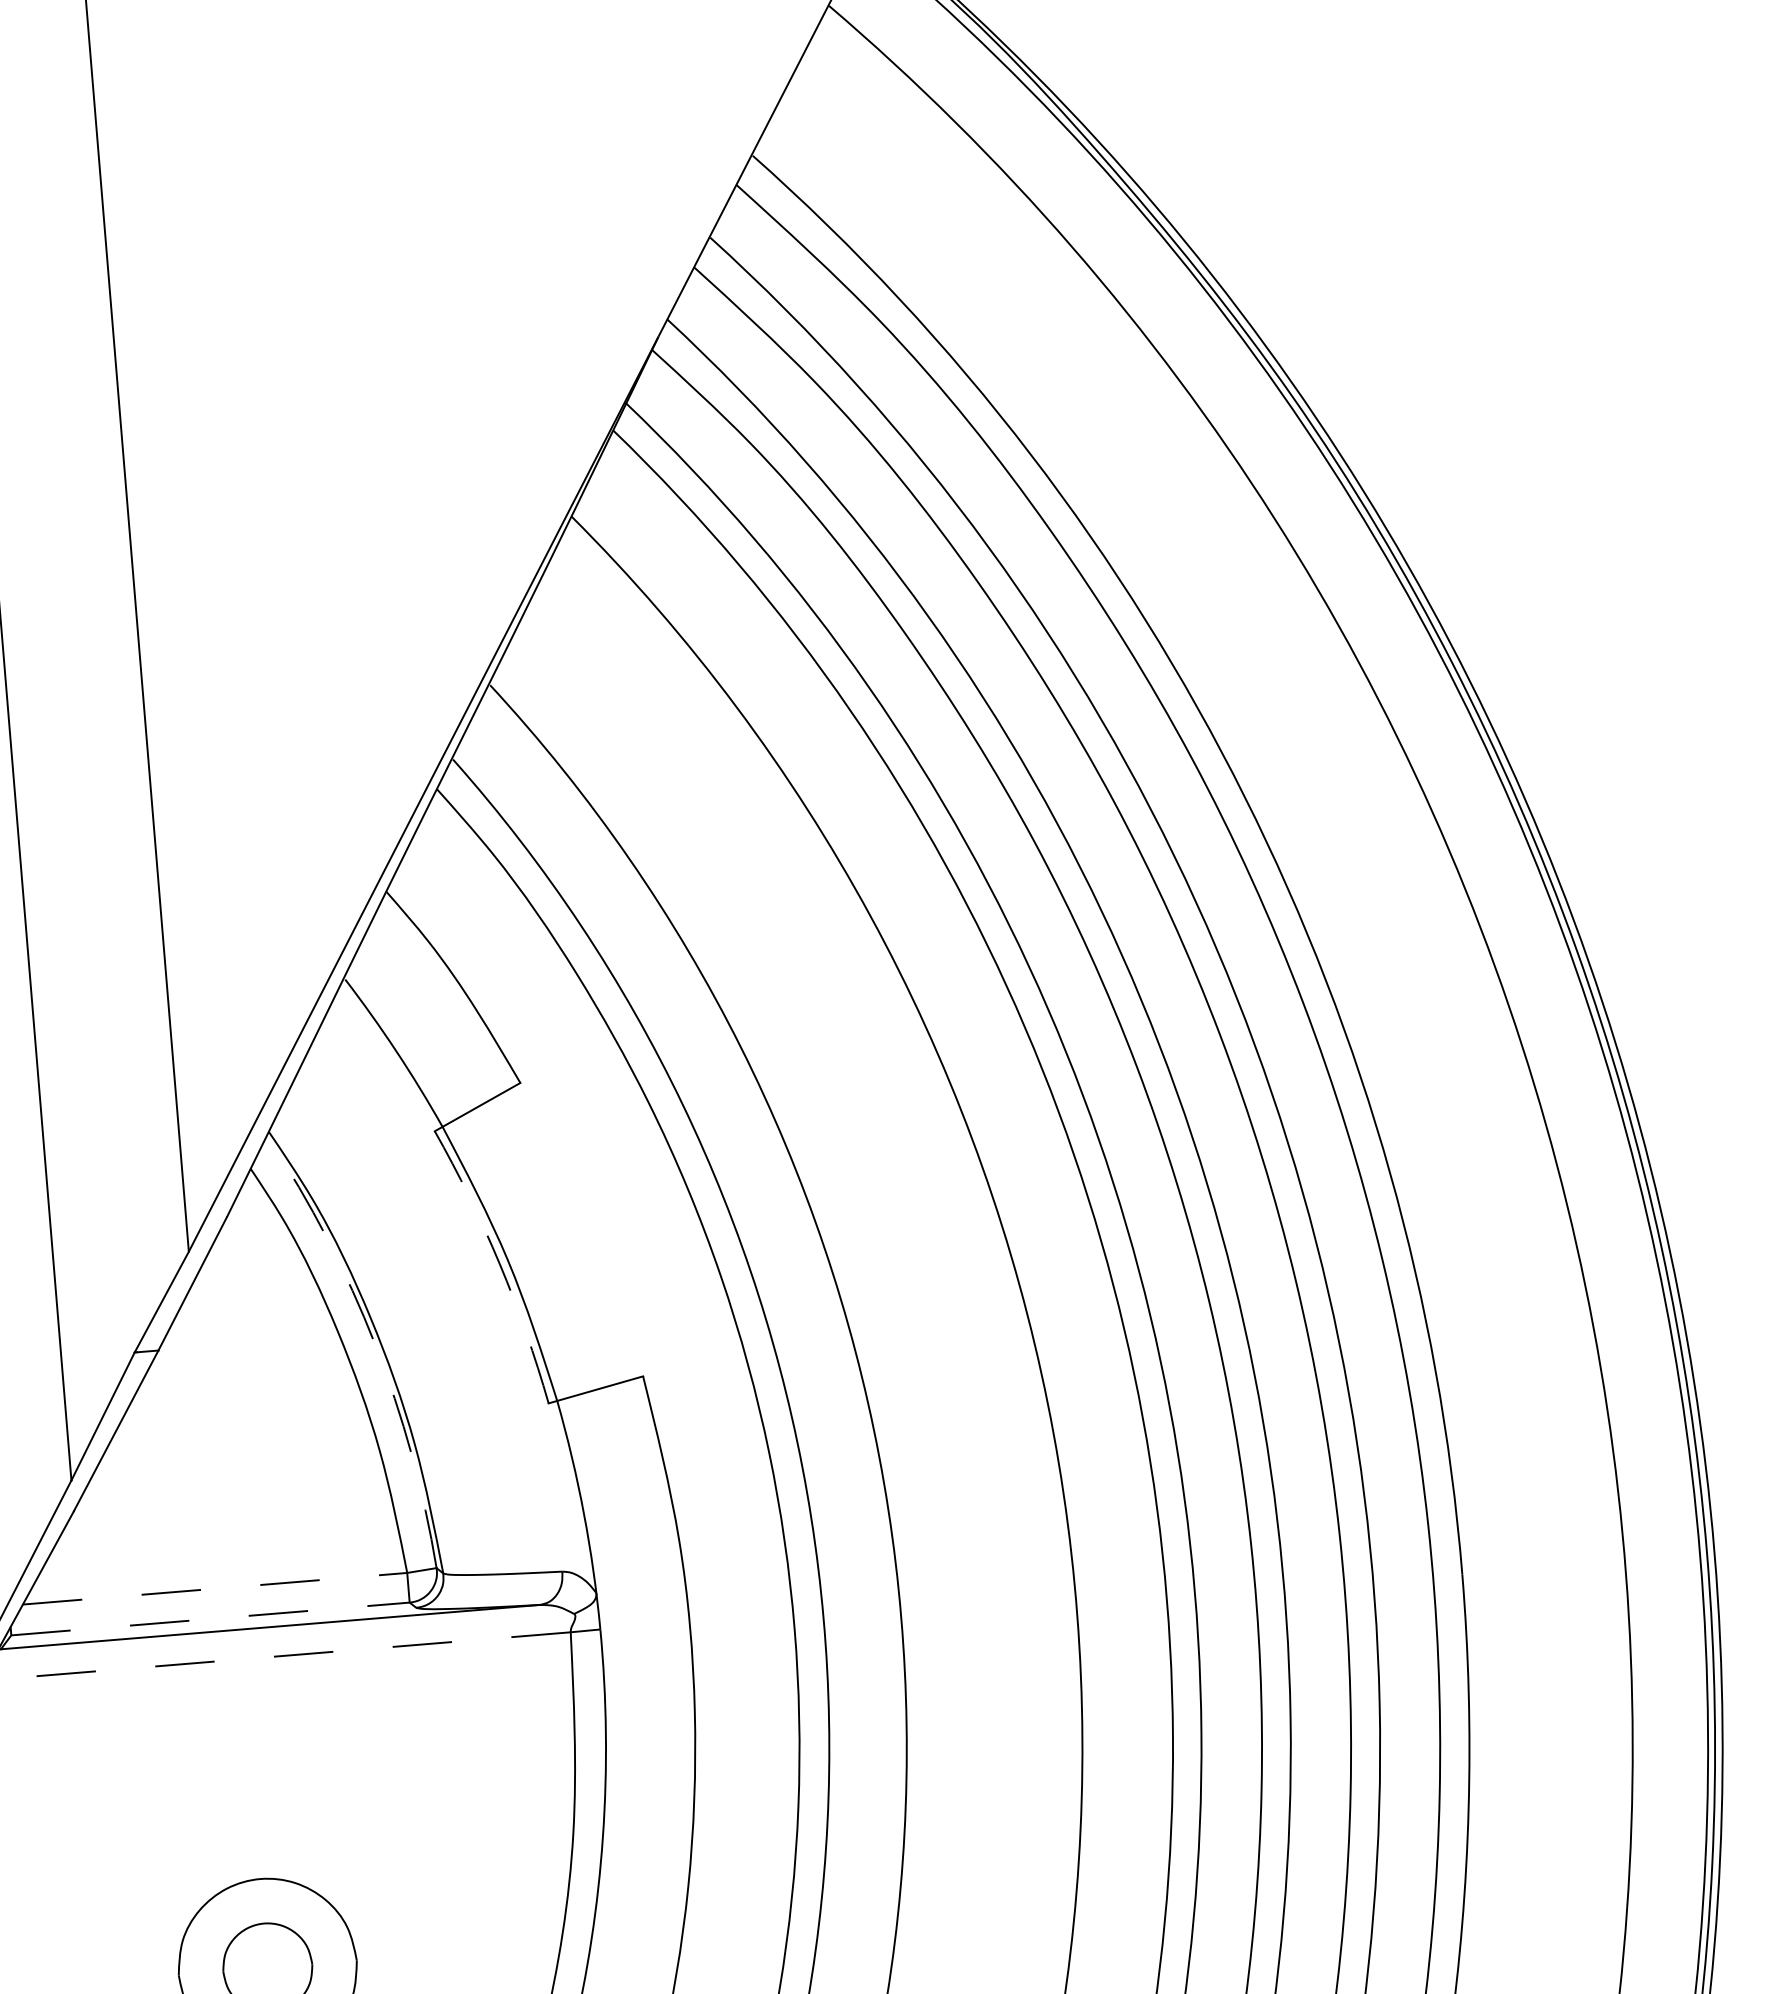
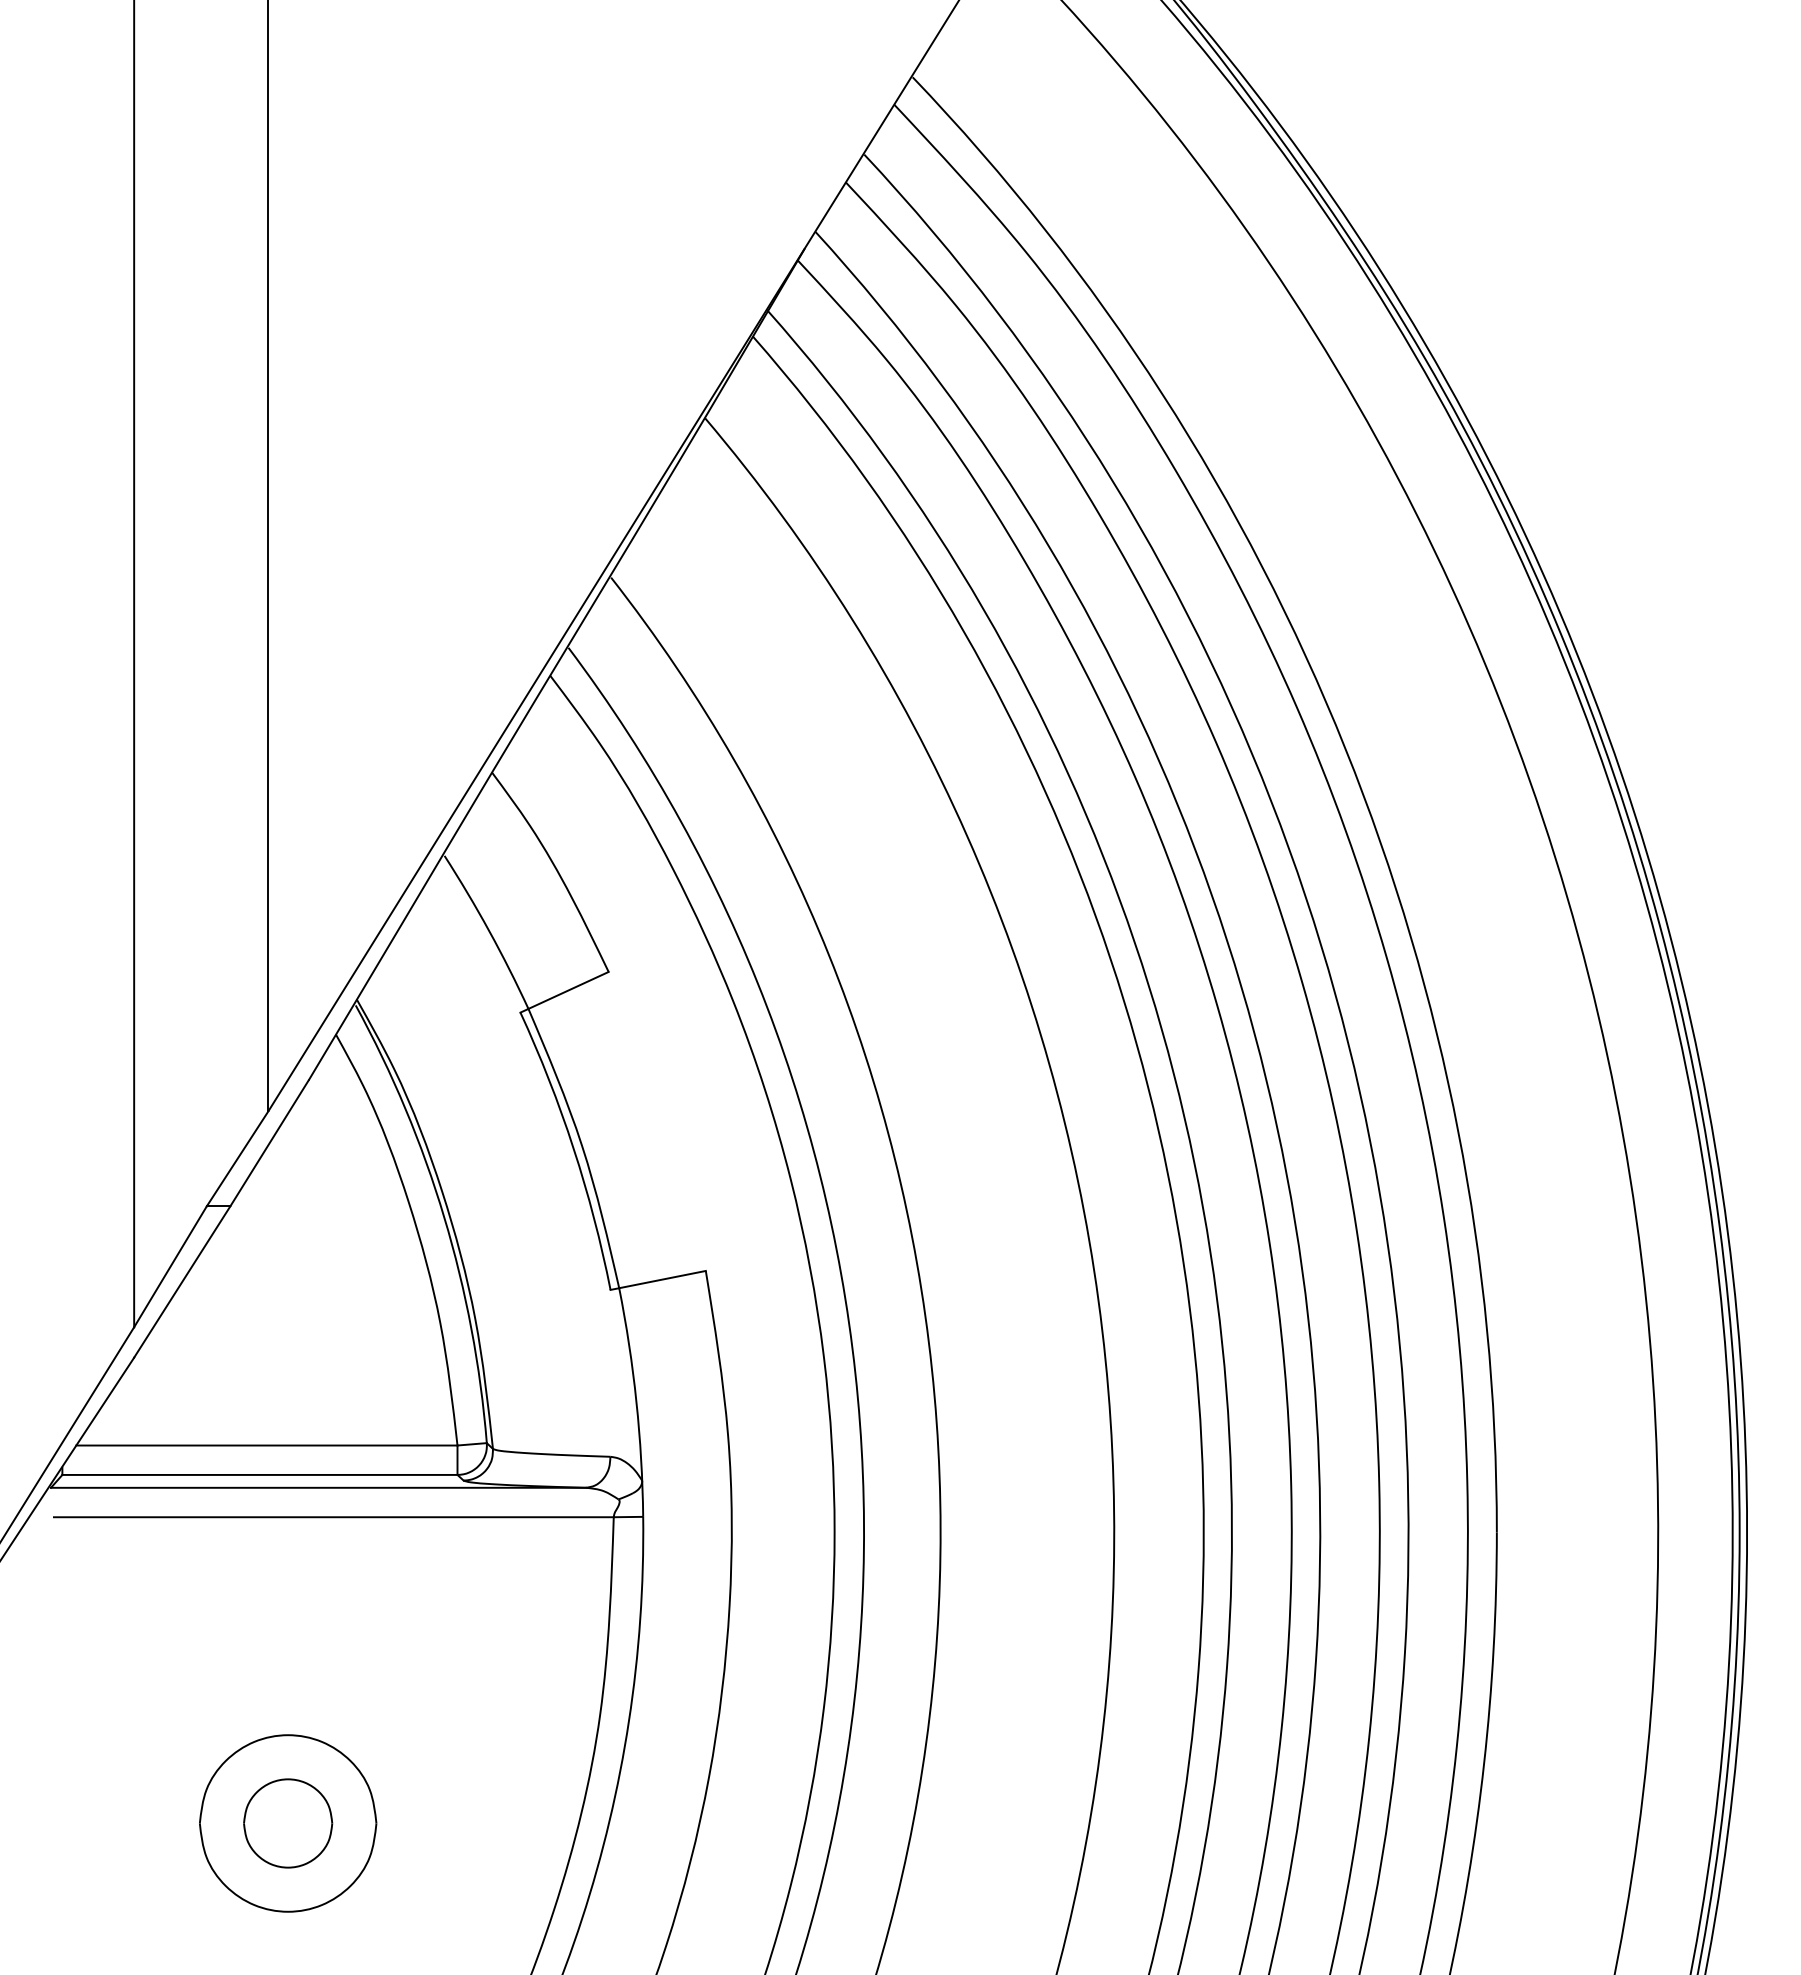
arc: (499, 1263) -> (573, 1148), dashed -> solid
arc: (375, 1344) -> (444, 1217), dashed -> solid
line: (214, 1588) -> (266, 1445), dashed -> solid
line: (210, 1618) -> (259, 1474), dashed -> solid
line: (288, 1655) -> (333, 1517), dashed -> solid

